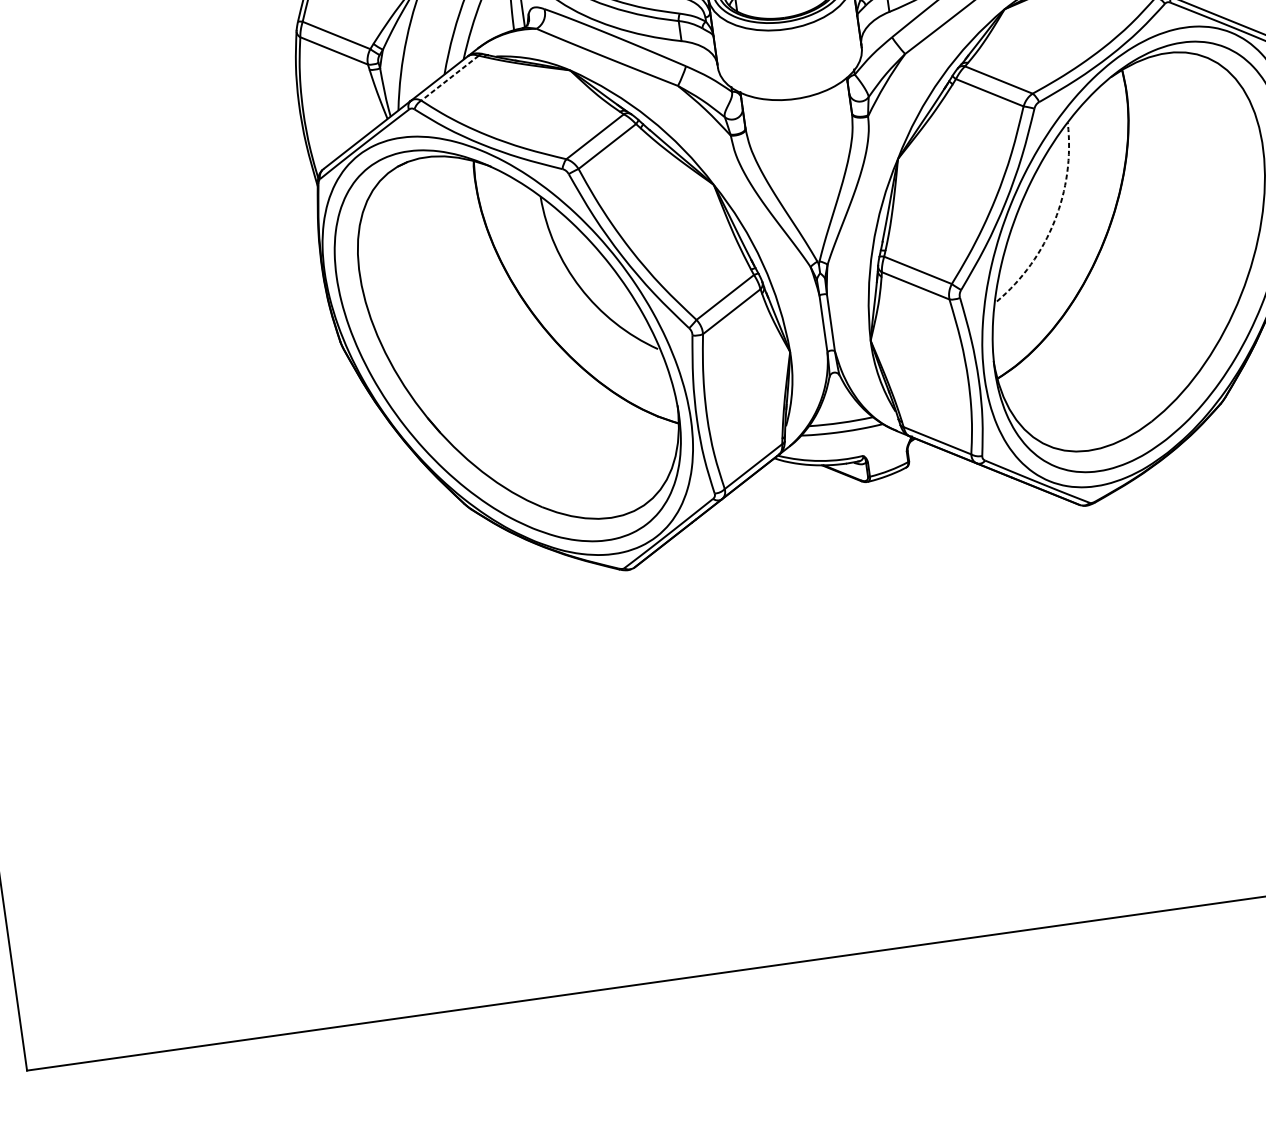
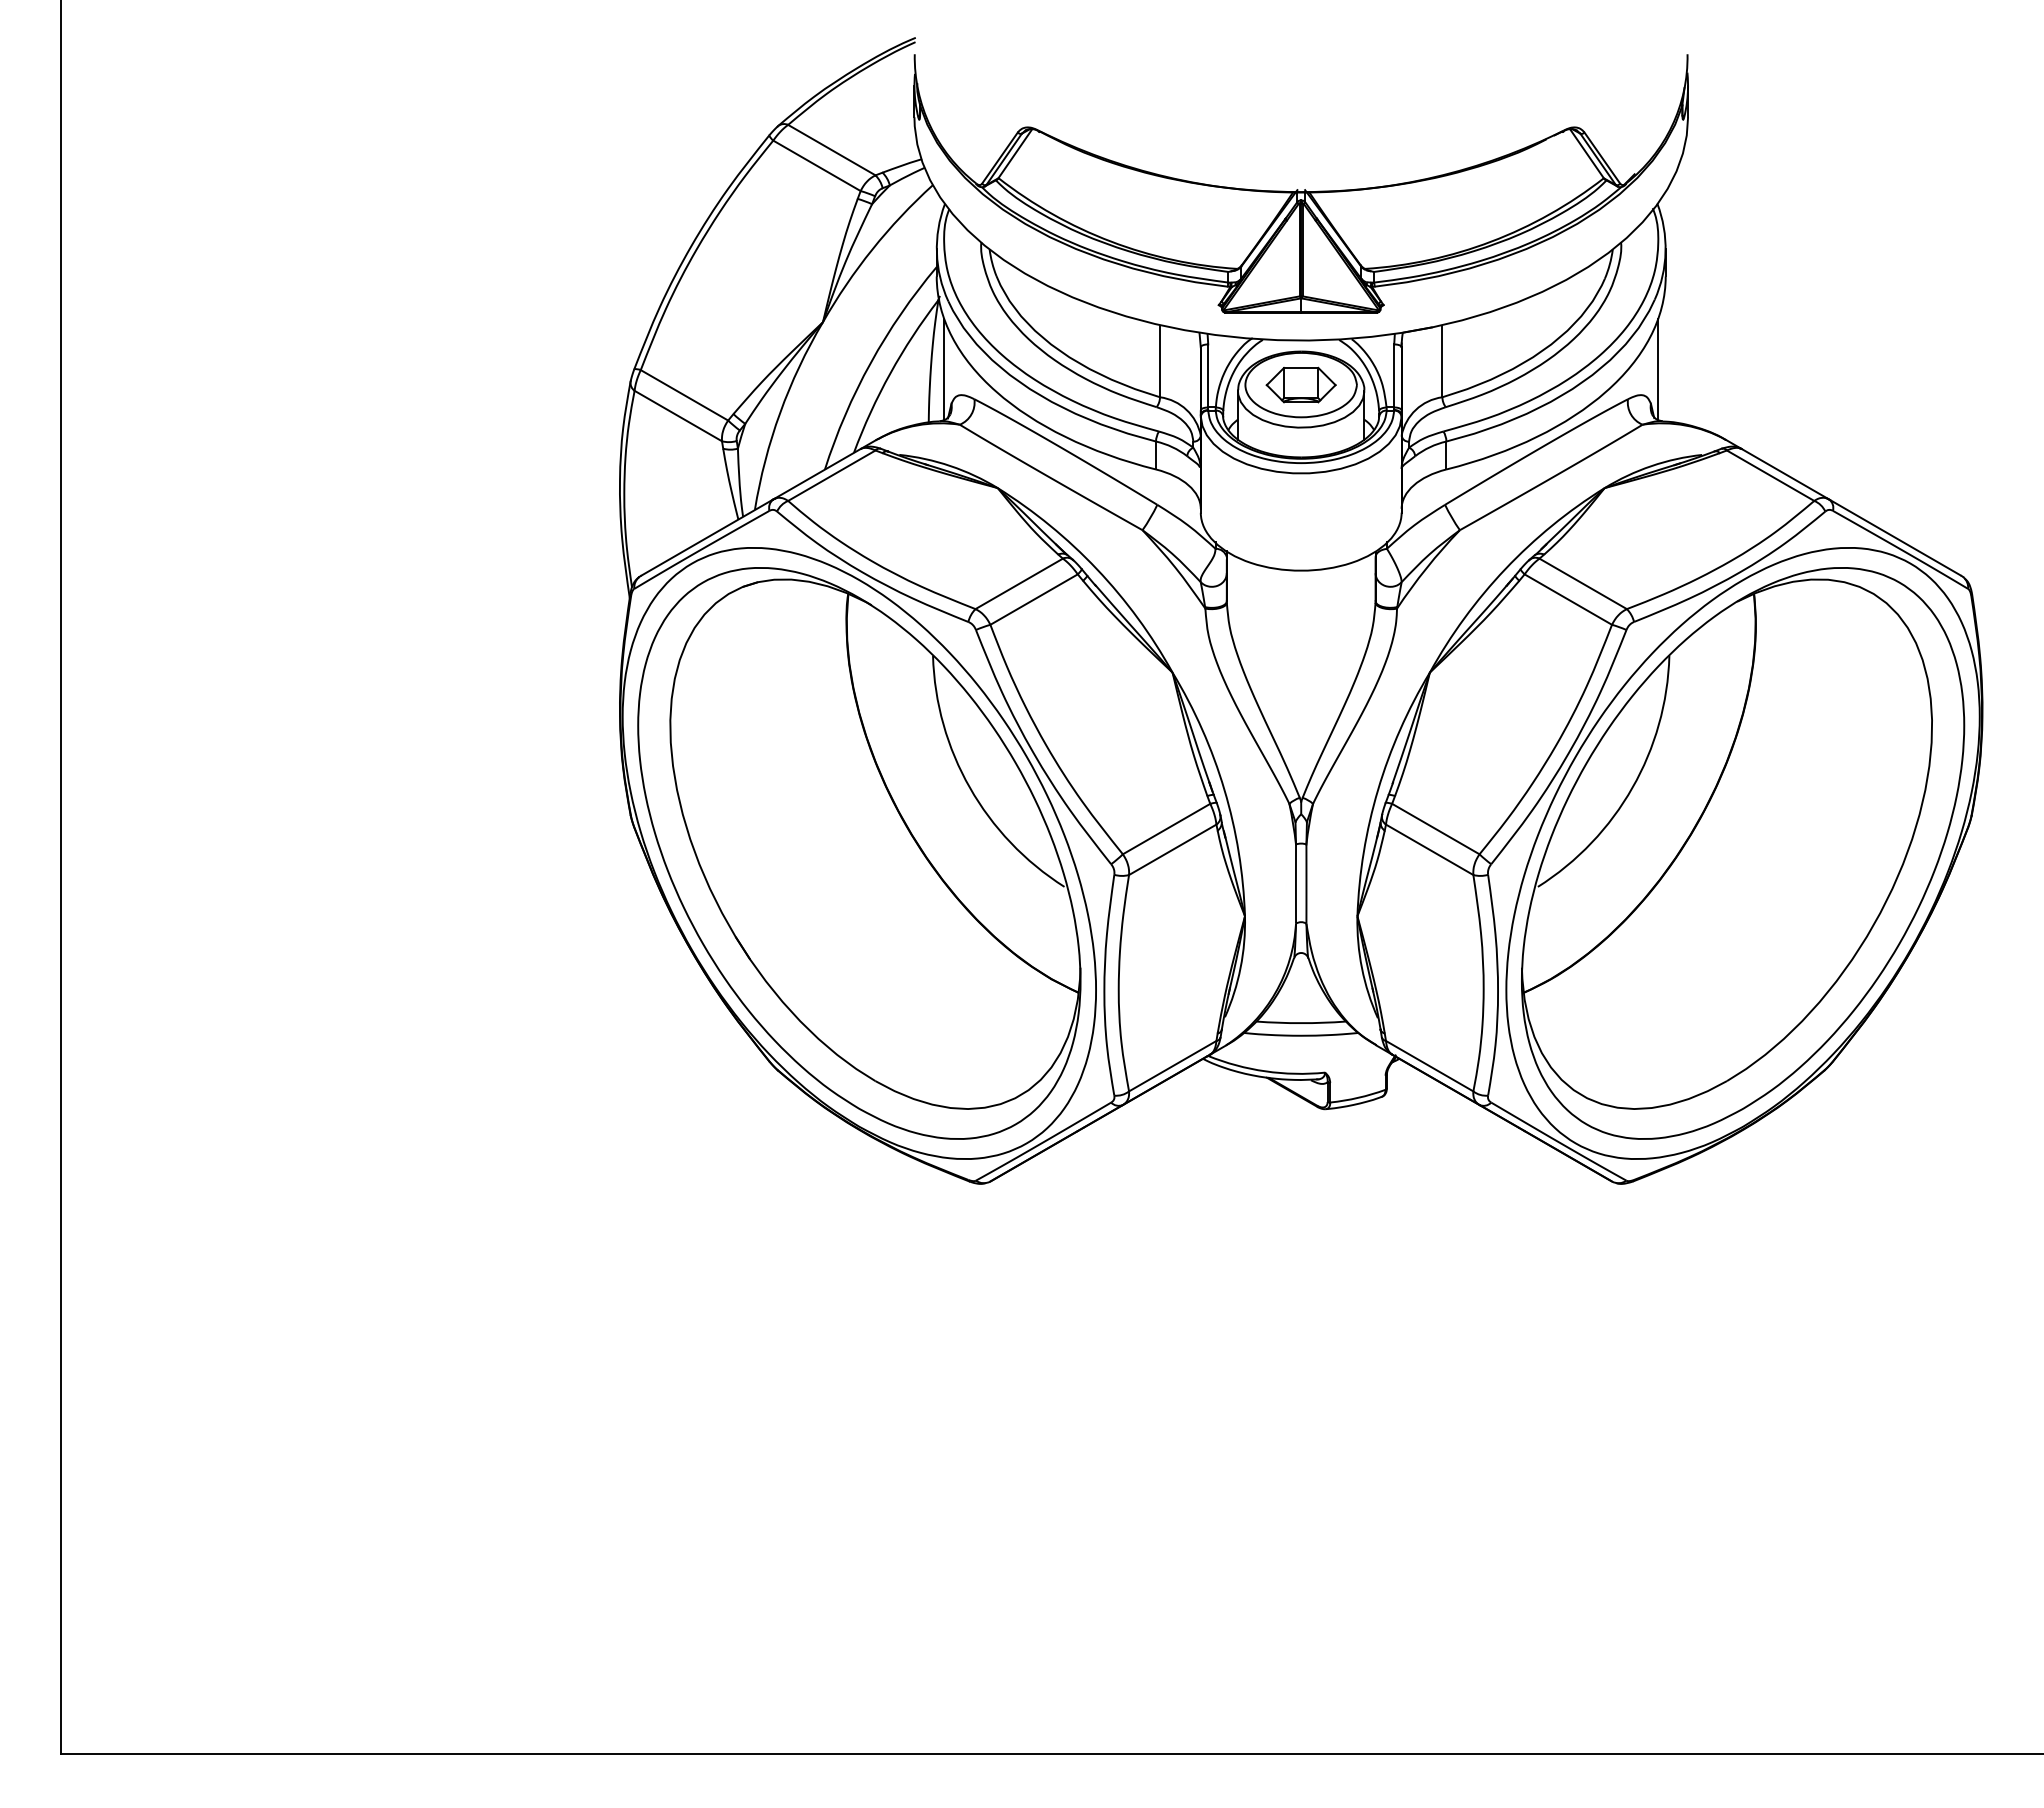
line: (449, 78) -> (831, 475), dashed -> solid
arc: (1054, 220) -> (1632, 787), dashed -> solid

